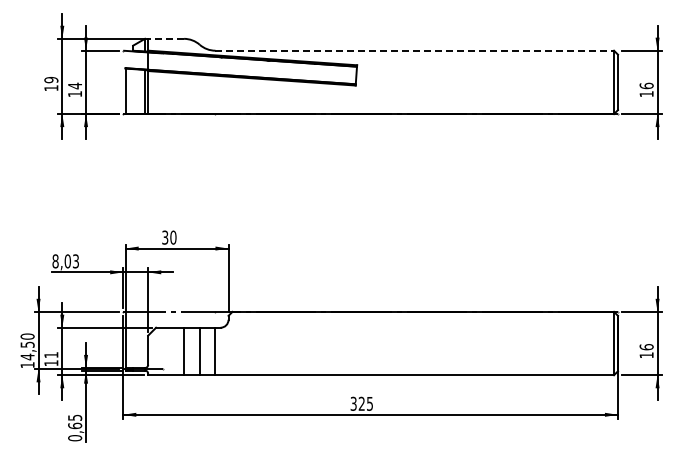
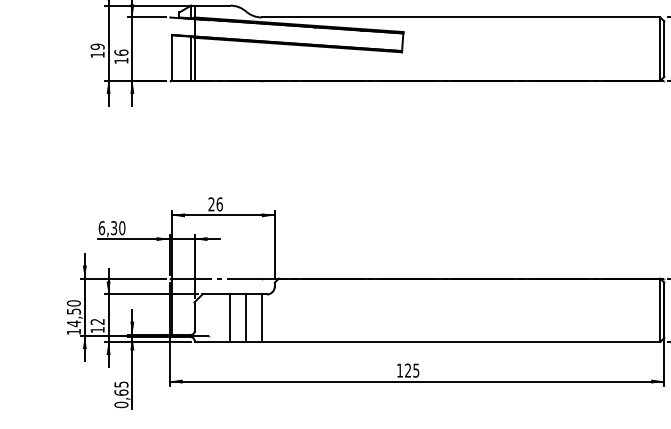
line: (166, 38) -> (212, 5), dashed -> solid
line: (415, 50) -> (461, 17), dashed -> solid
text: (75, 85) -> (121, 52), 14 -> 16
text: (169, 237) -> (215, 204), 30 -> 26
text: (65, 261) -> (111, 228), 8,03 -> 6,30
text: (51, 355) -> (97, 322), 11 -> 12
text: (353, 403) -> (399, 370), 325 -> 125

